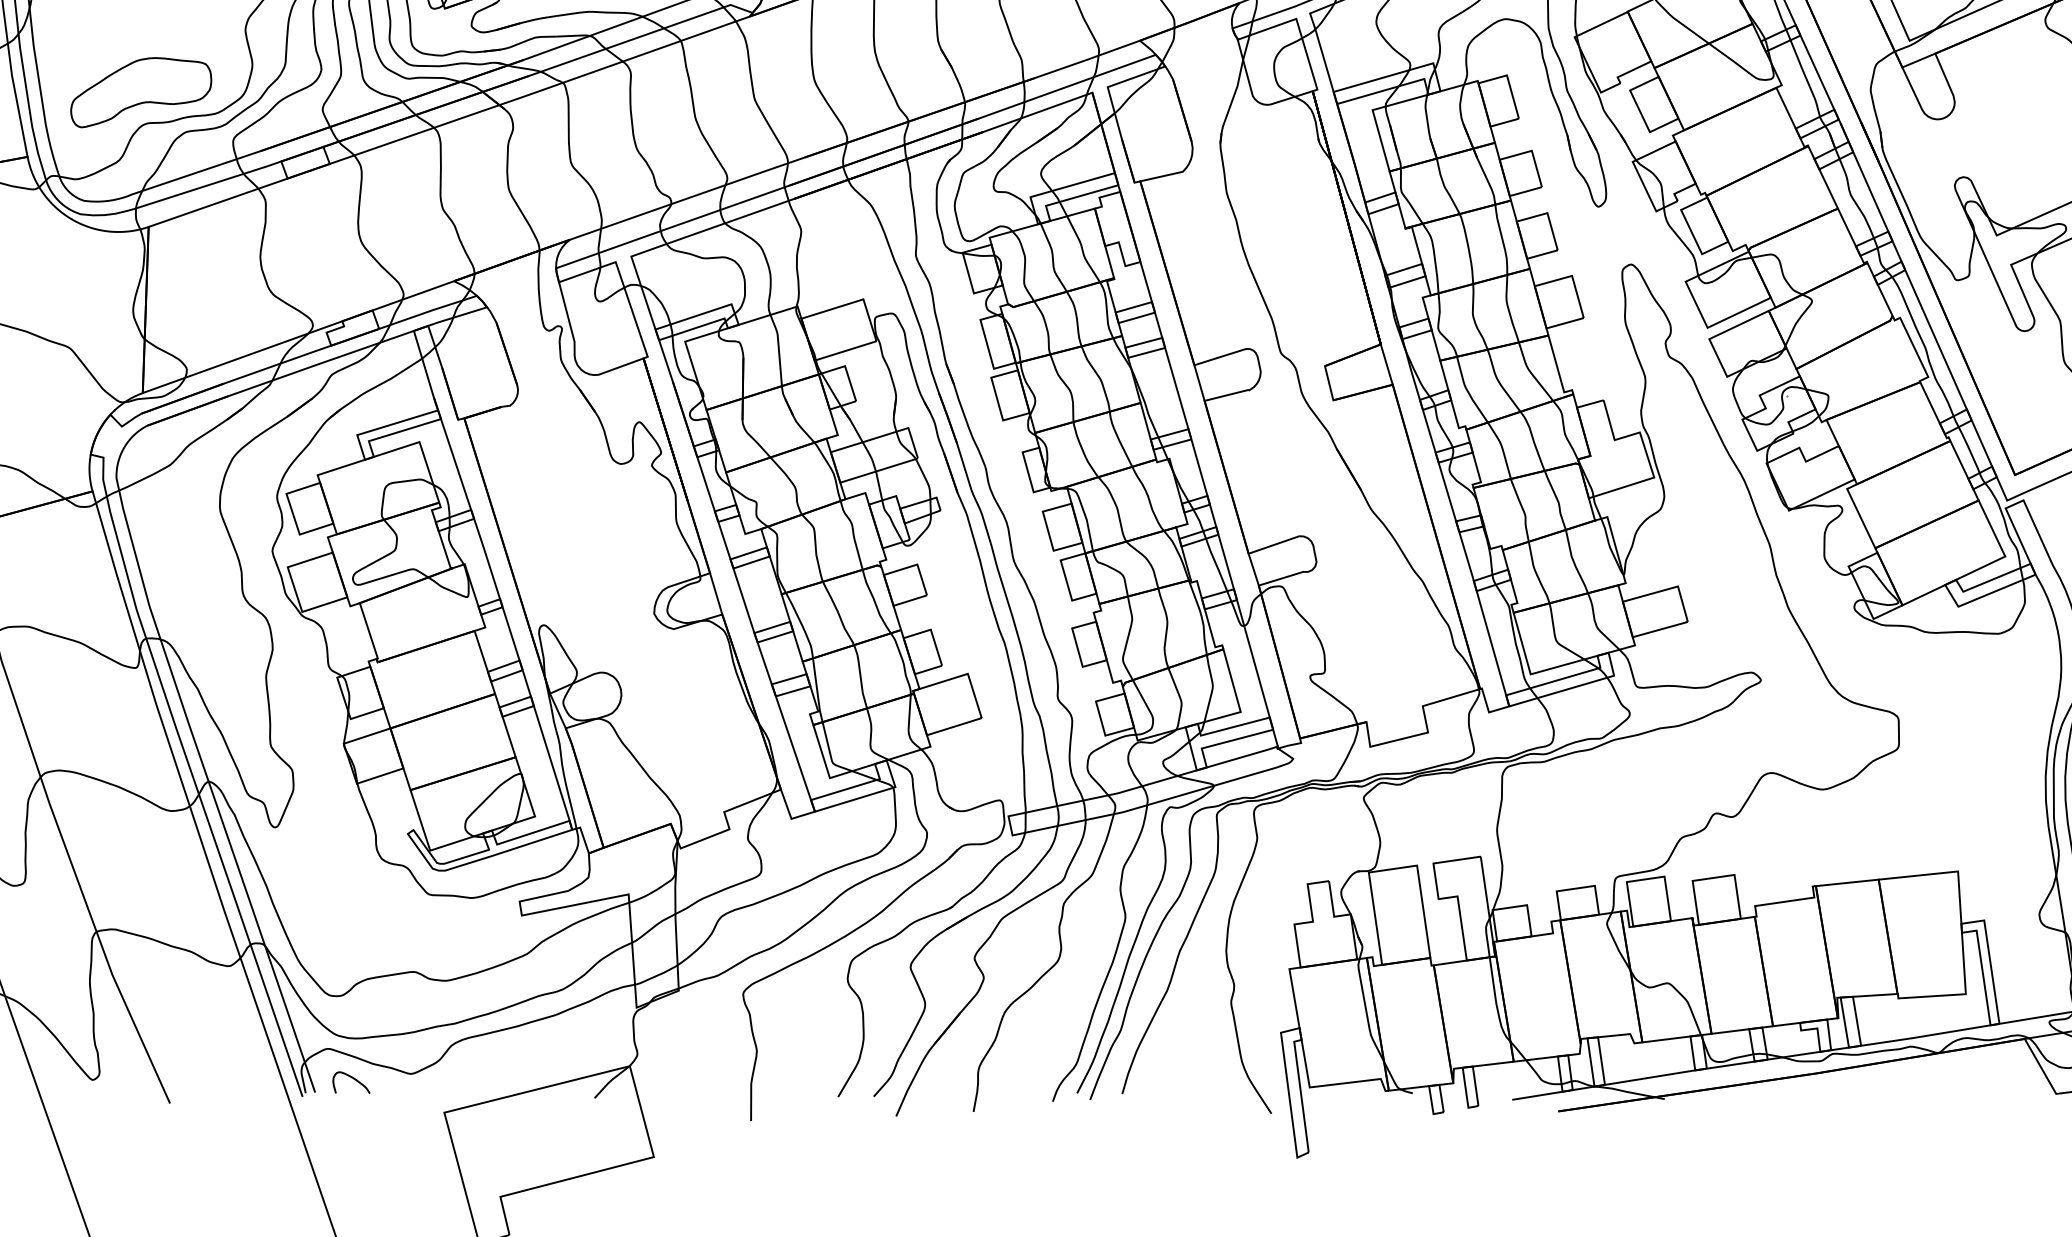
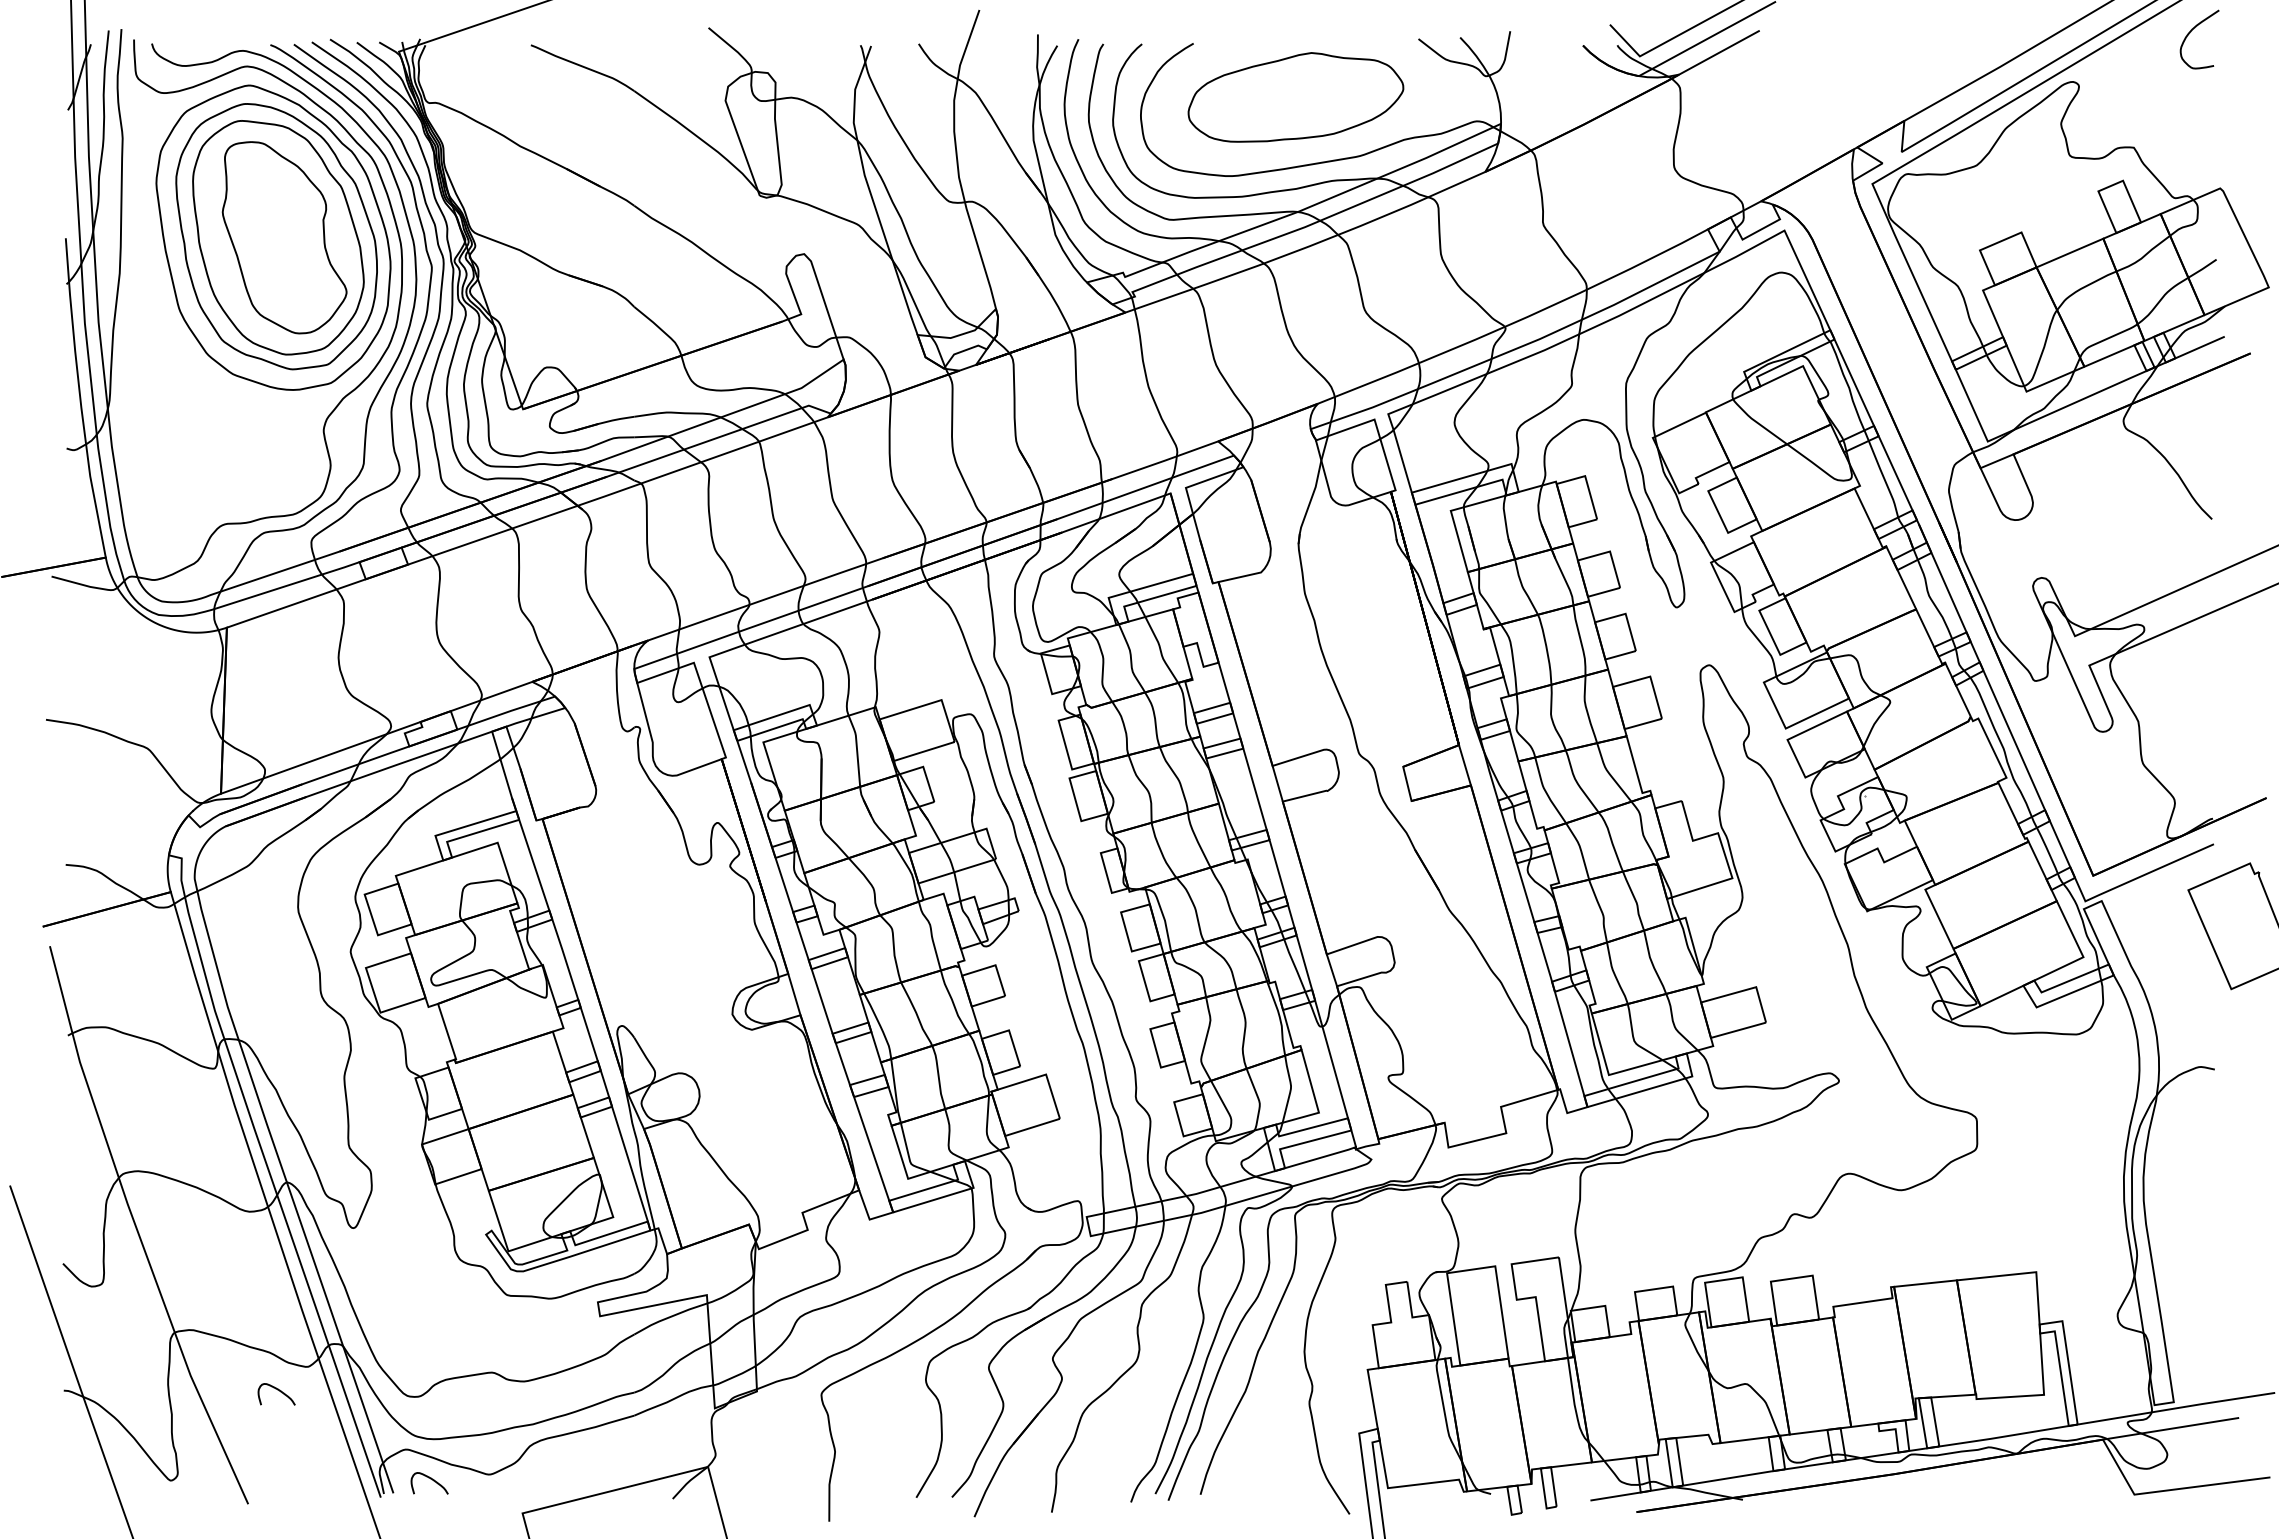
part: (141, 91) -> (219, 492), removed
curve: (199, 989) -> (277, 1390), added

